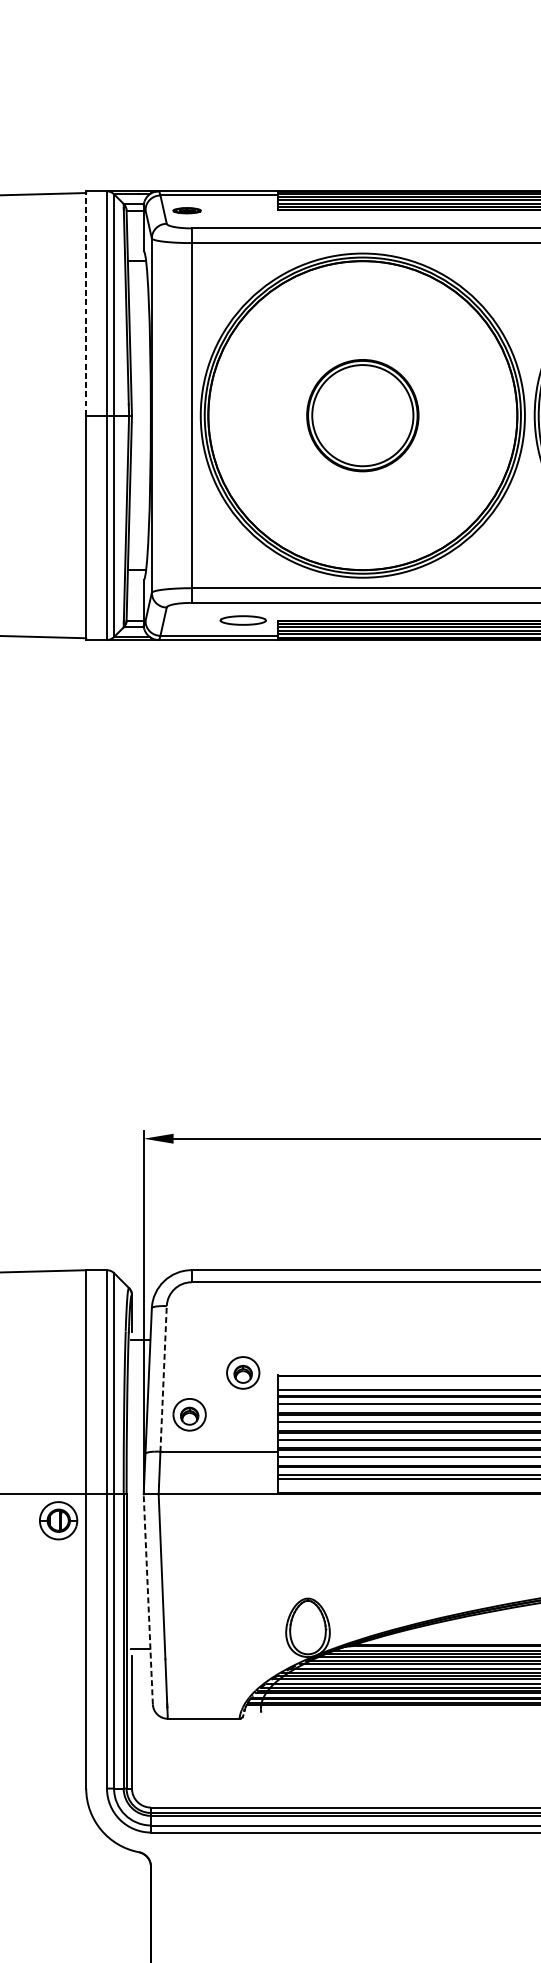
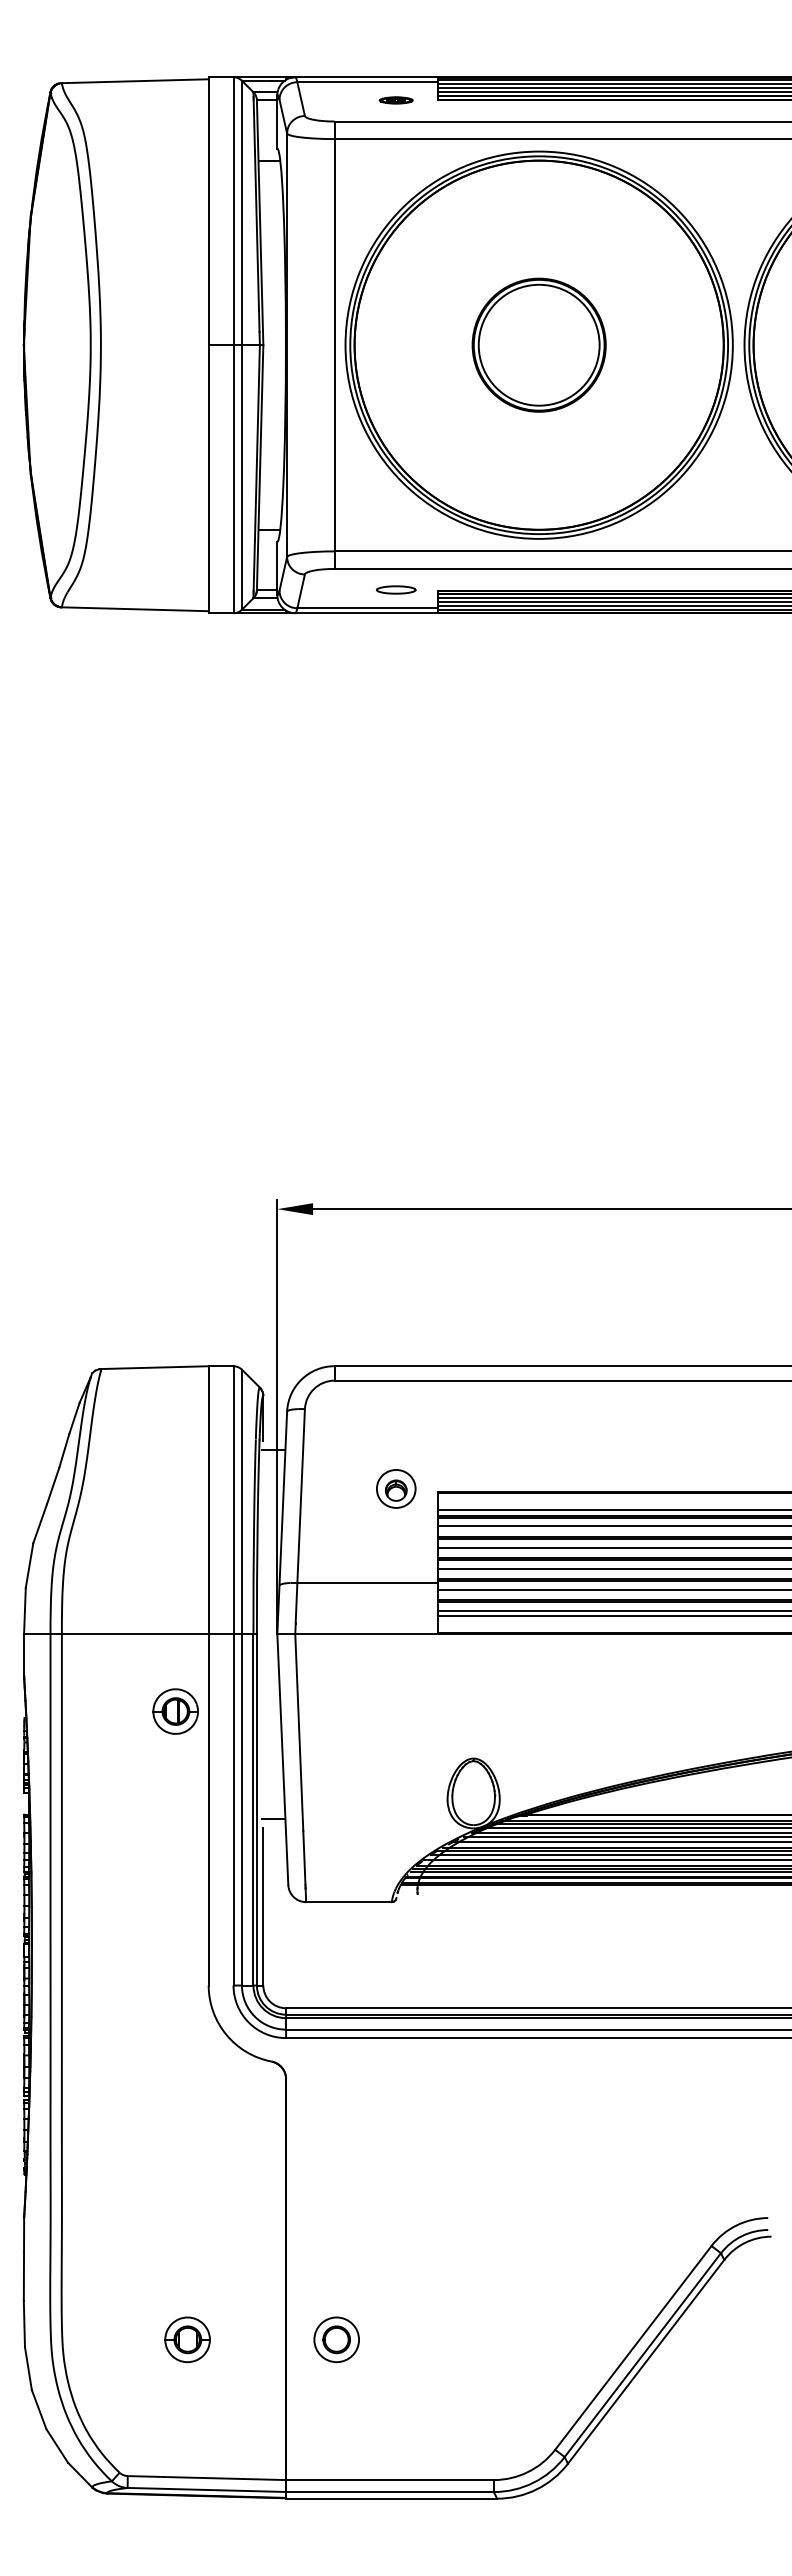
part: (186, 210) -> (395, 100), moved
line: (86, 303) -> (208, 211), dashed -> solid
part: (242, 620) -> (395, 589), size x0.71
line: (163, 1378) -> (301, 1495), dashed -> solid
part: (189, 1414) -> (332, 1538), removed
part: (58, 1520) -> (175, 1711), moved
line: (148, 1599) -> (282, 1759), dashed -> solid

